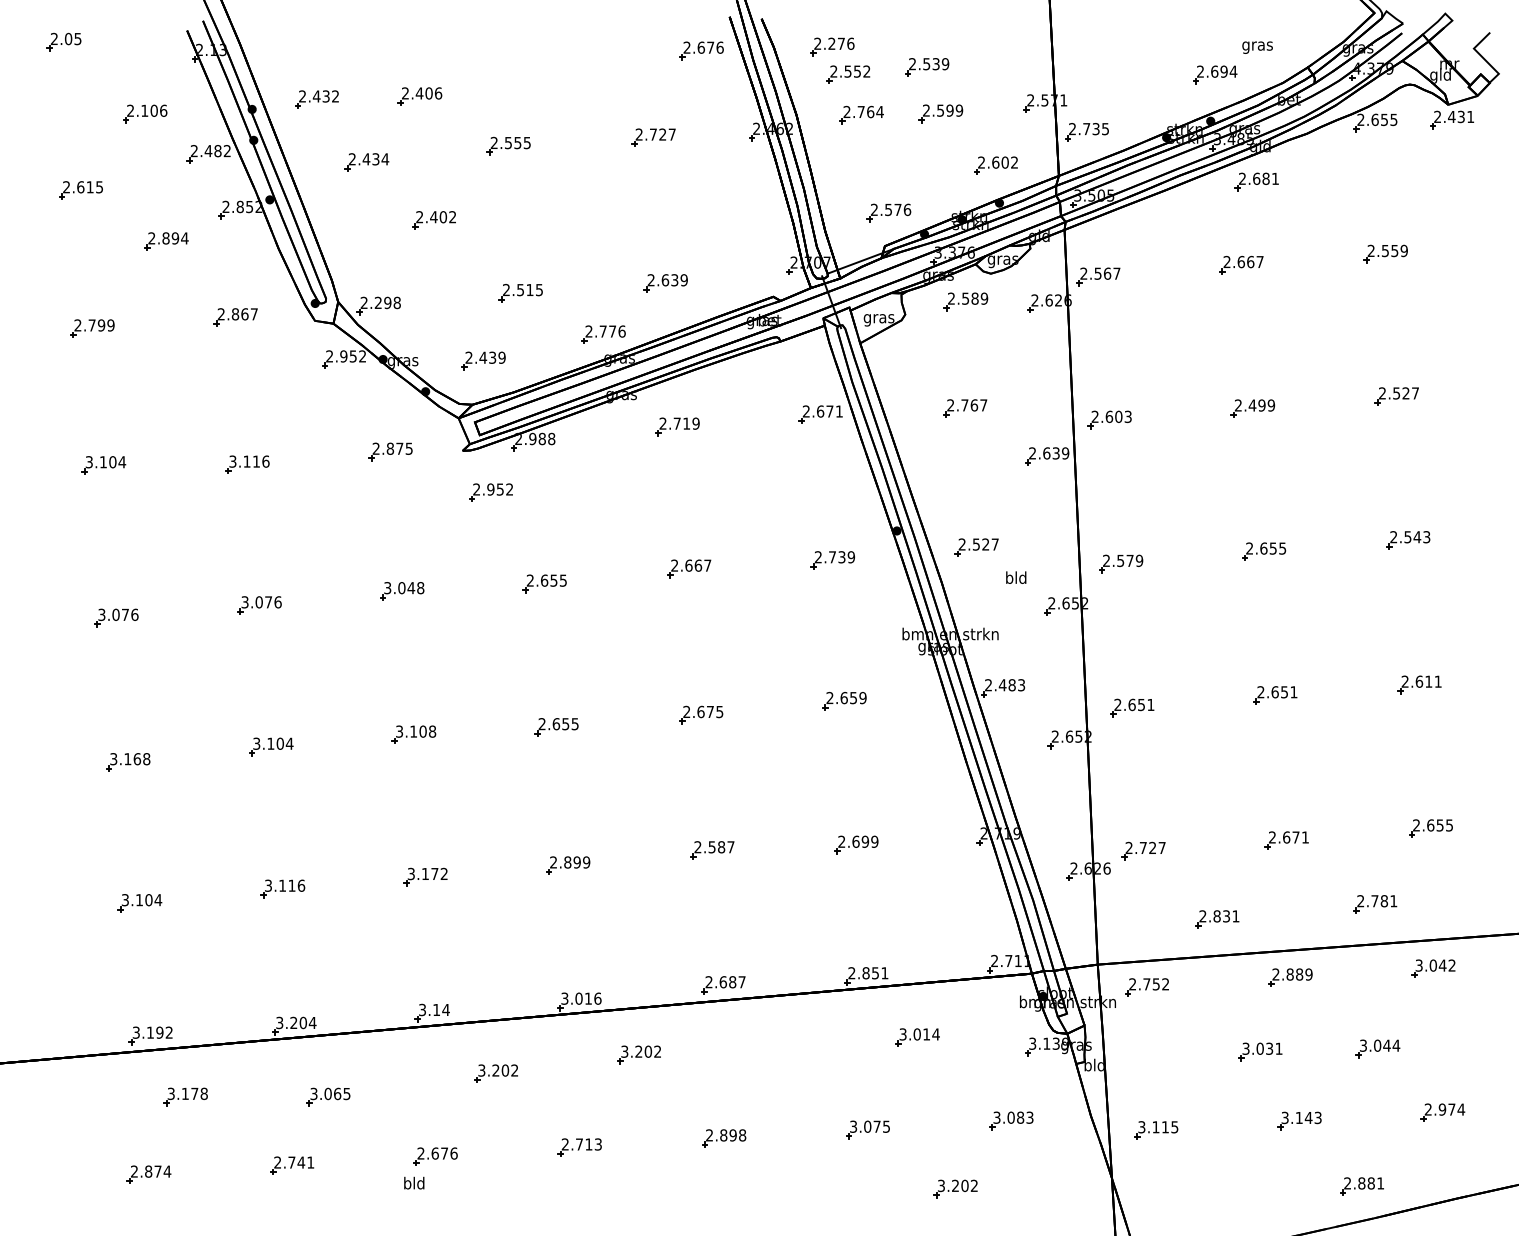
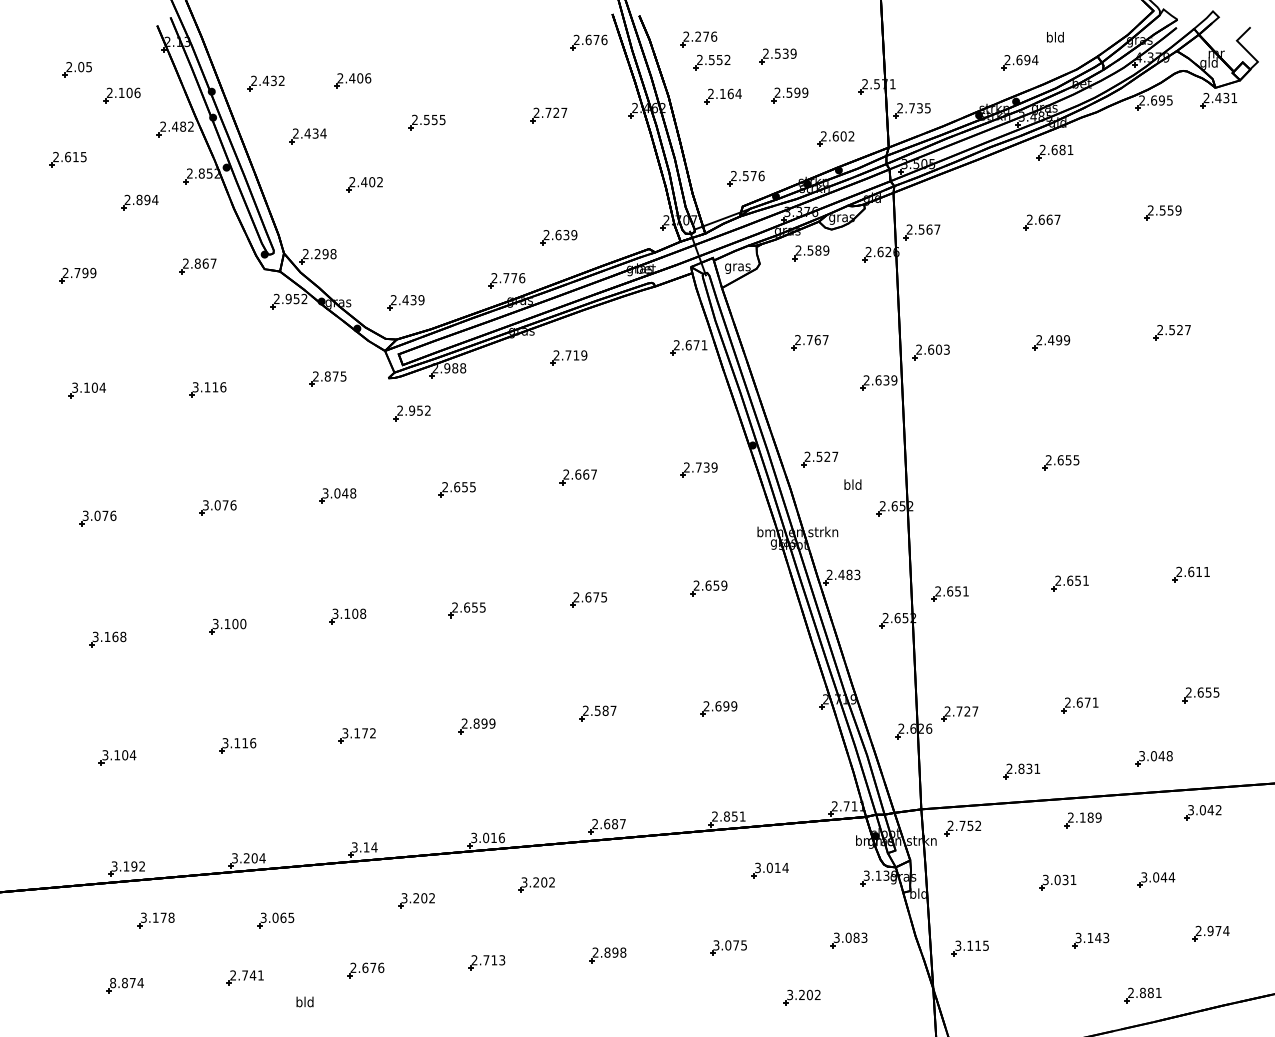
part: (63, 41) -> (76, 69), moved
text: (1257, 45) -> (1055, 38), gras -> bld
text: (860, 111) -> (722, 93), 2.764 -> 2.164
text: (1384, 119) -> (1161, 100), 2.655 -> 2.695
part: (520, 293) -> (436, 246), removed
part: (1408, 540) -> (1182, 453), removed
part: (1121, 563) -> (941, 472), removed
text: (289, 743) -> (243, 623), 3.104 -> 3.100
text: (1377, 901) -> (1156, 756), 2.781 -> 3.048
text: (1289, 974) -> (1082, 817), 2.889 -> 2.189
text: (134, 1171) -> (113, 982), 2.874 -> 8.874
text: (414, 1182) -> (305, 1001), moved

